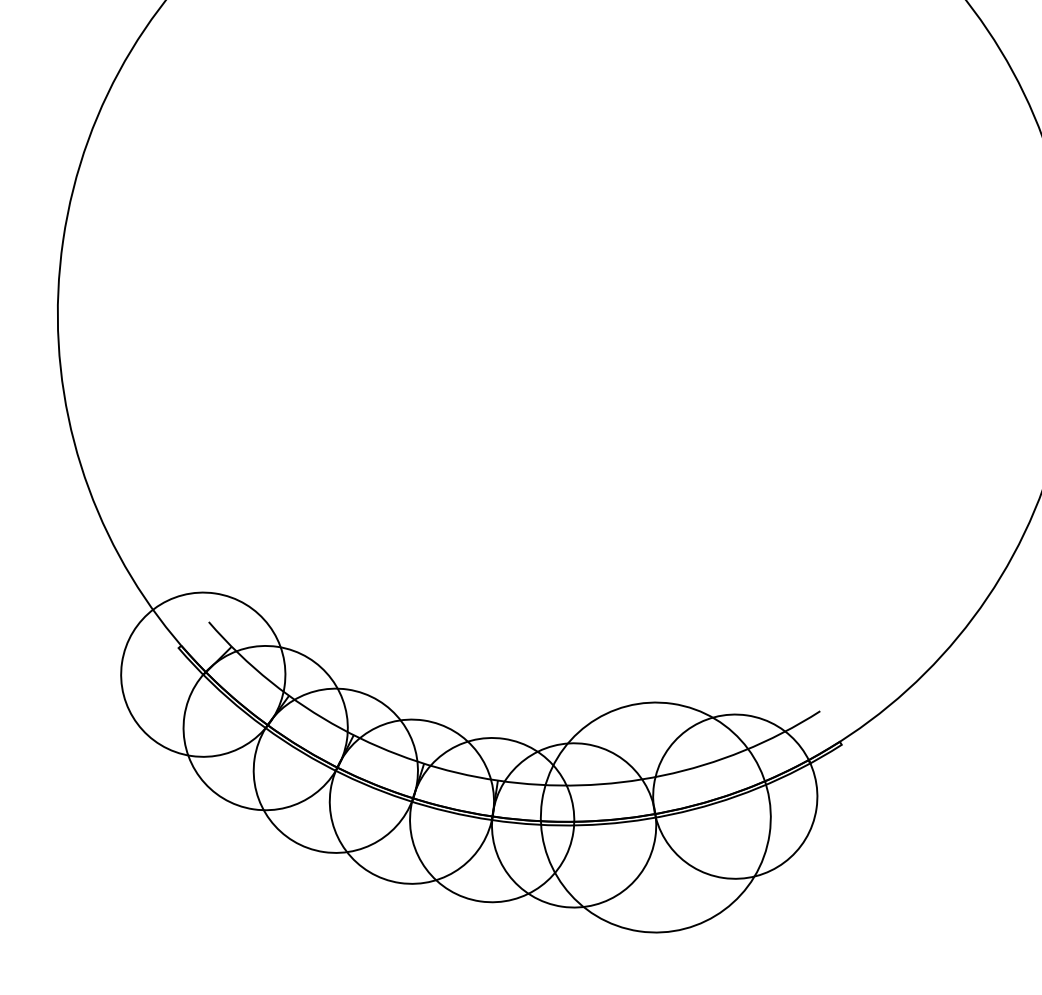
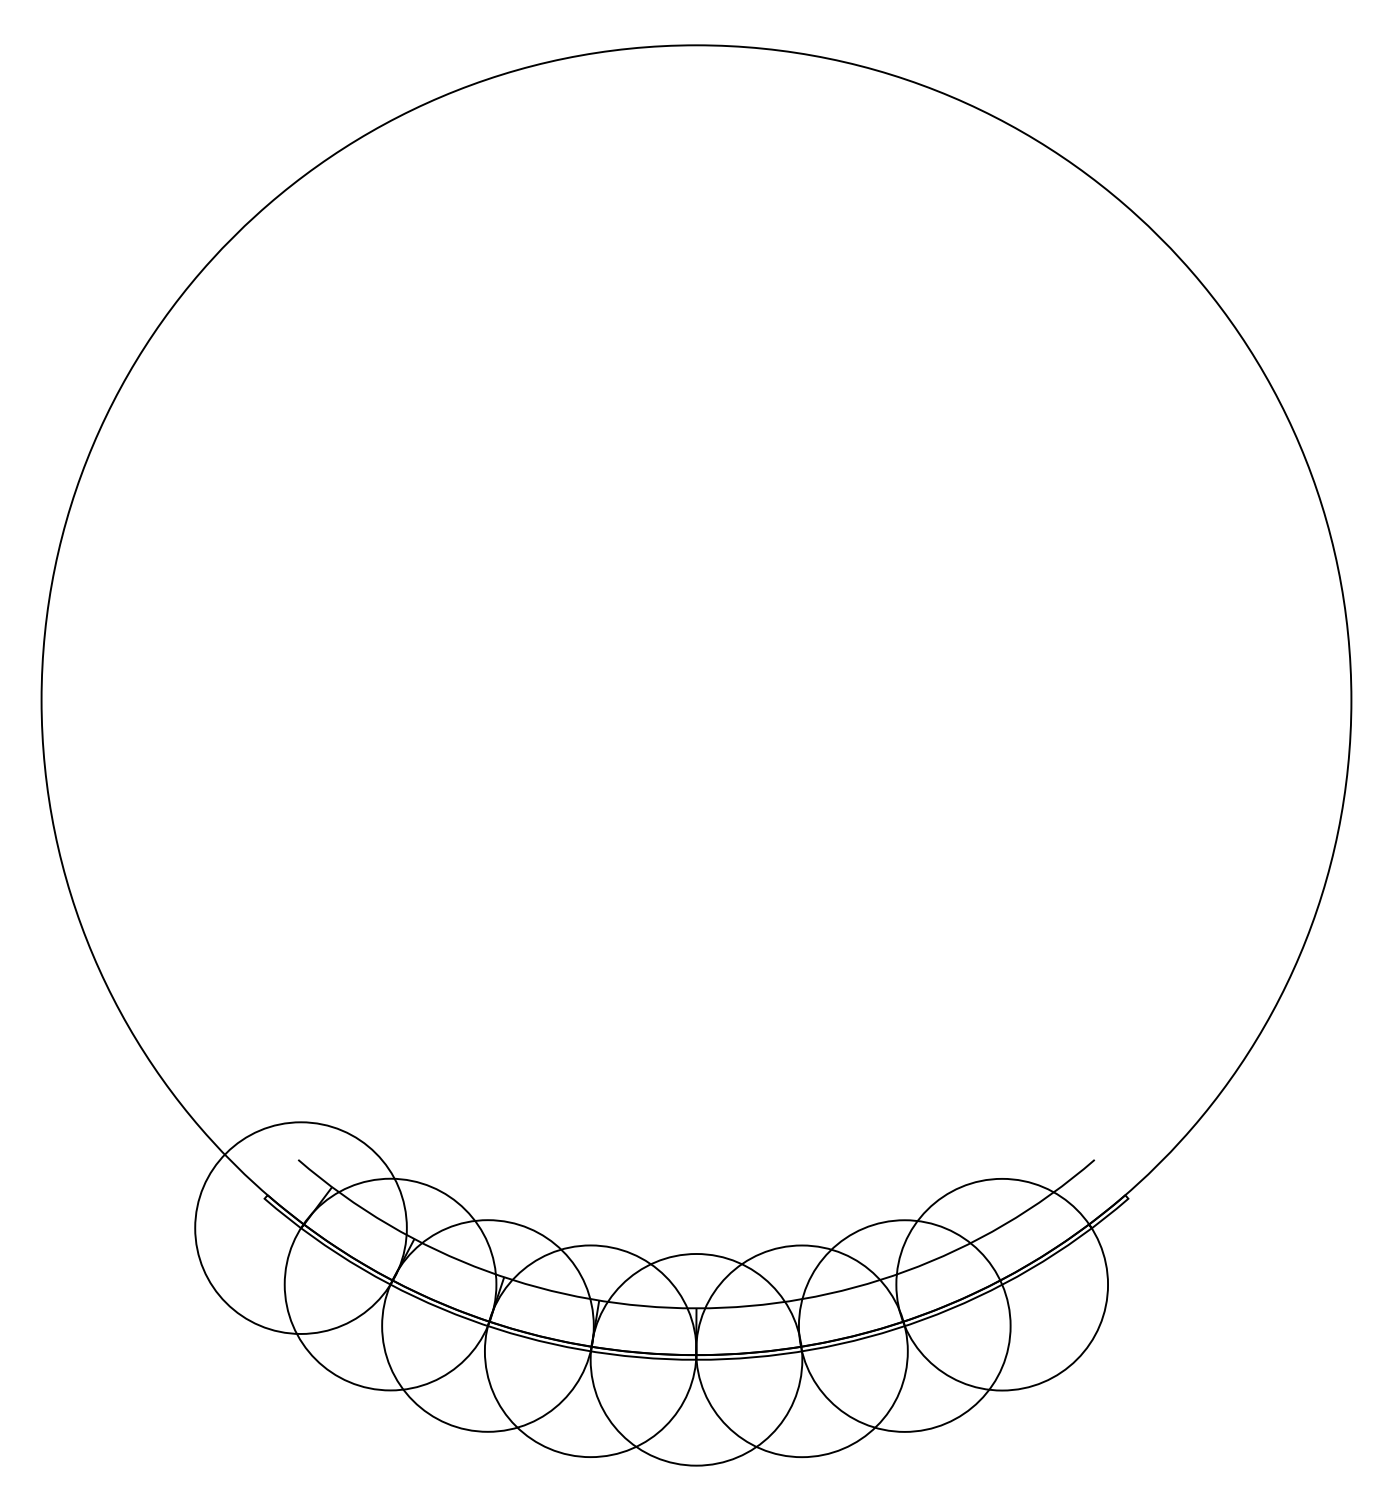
circle: (655, 817) -> (904, 1325), size x0.71

